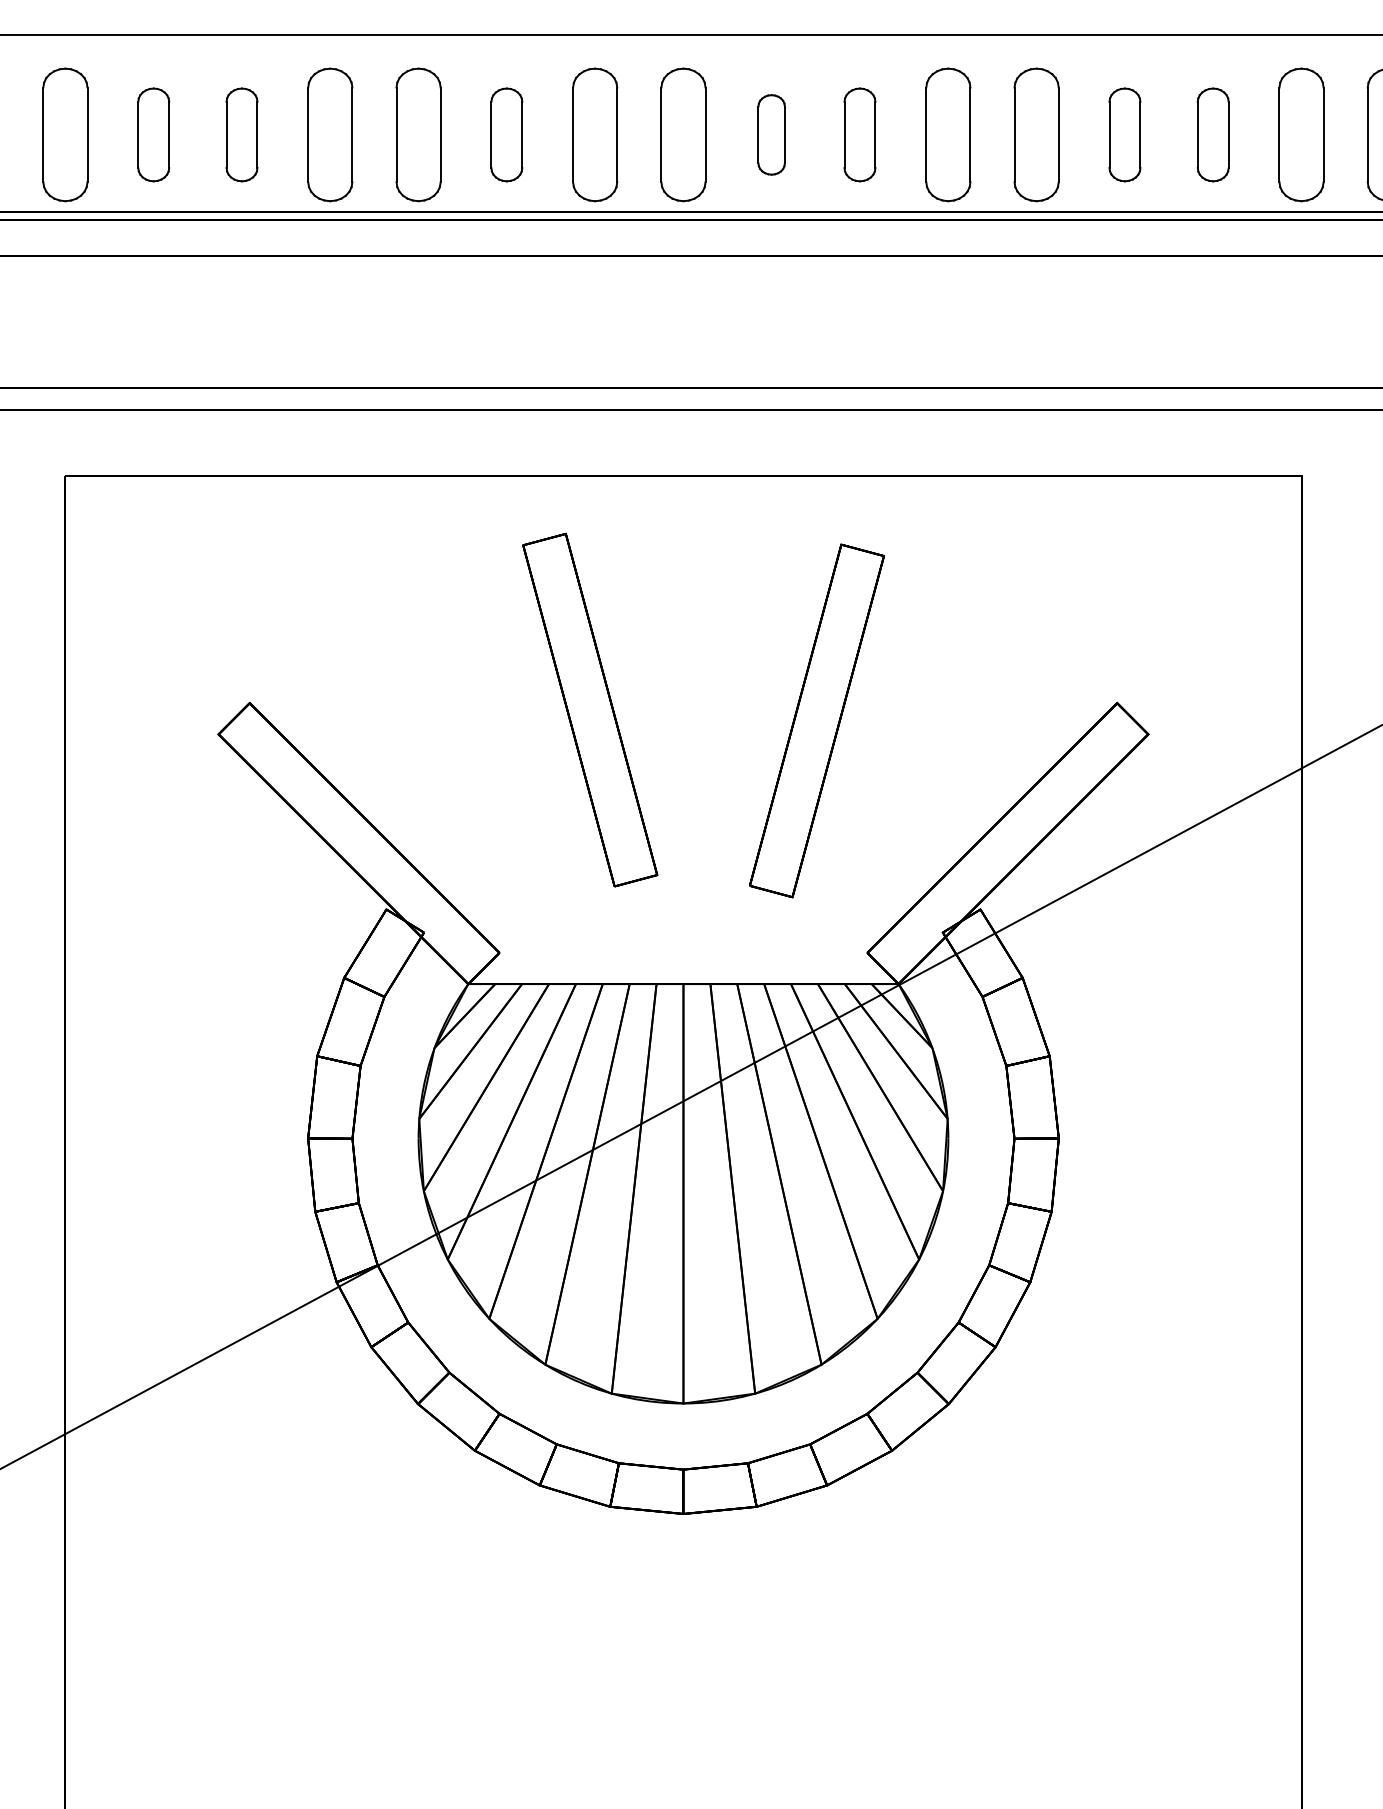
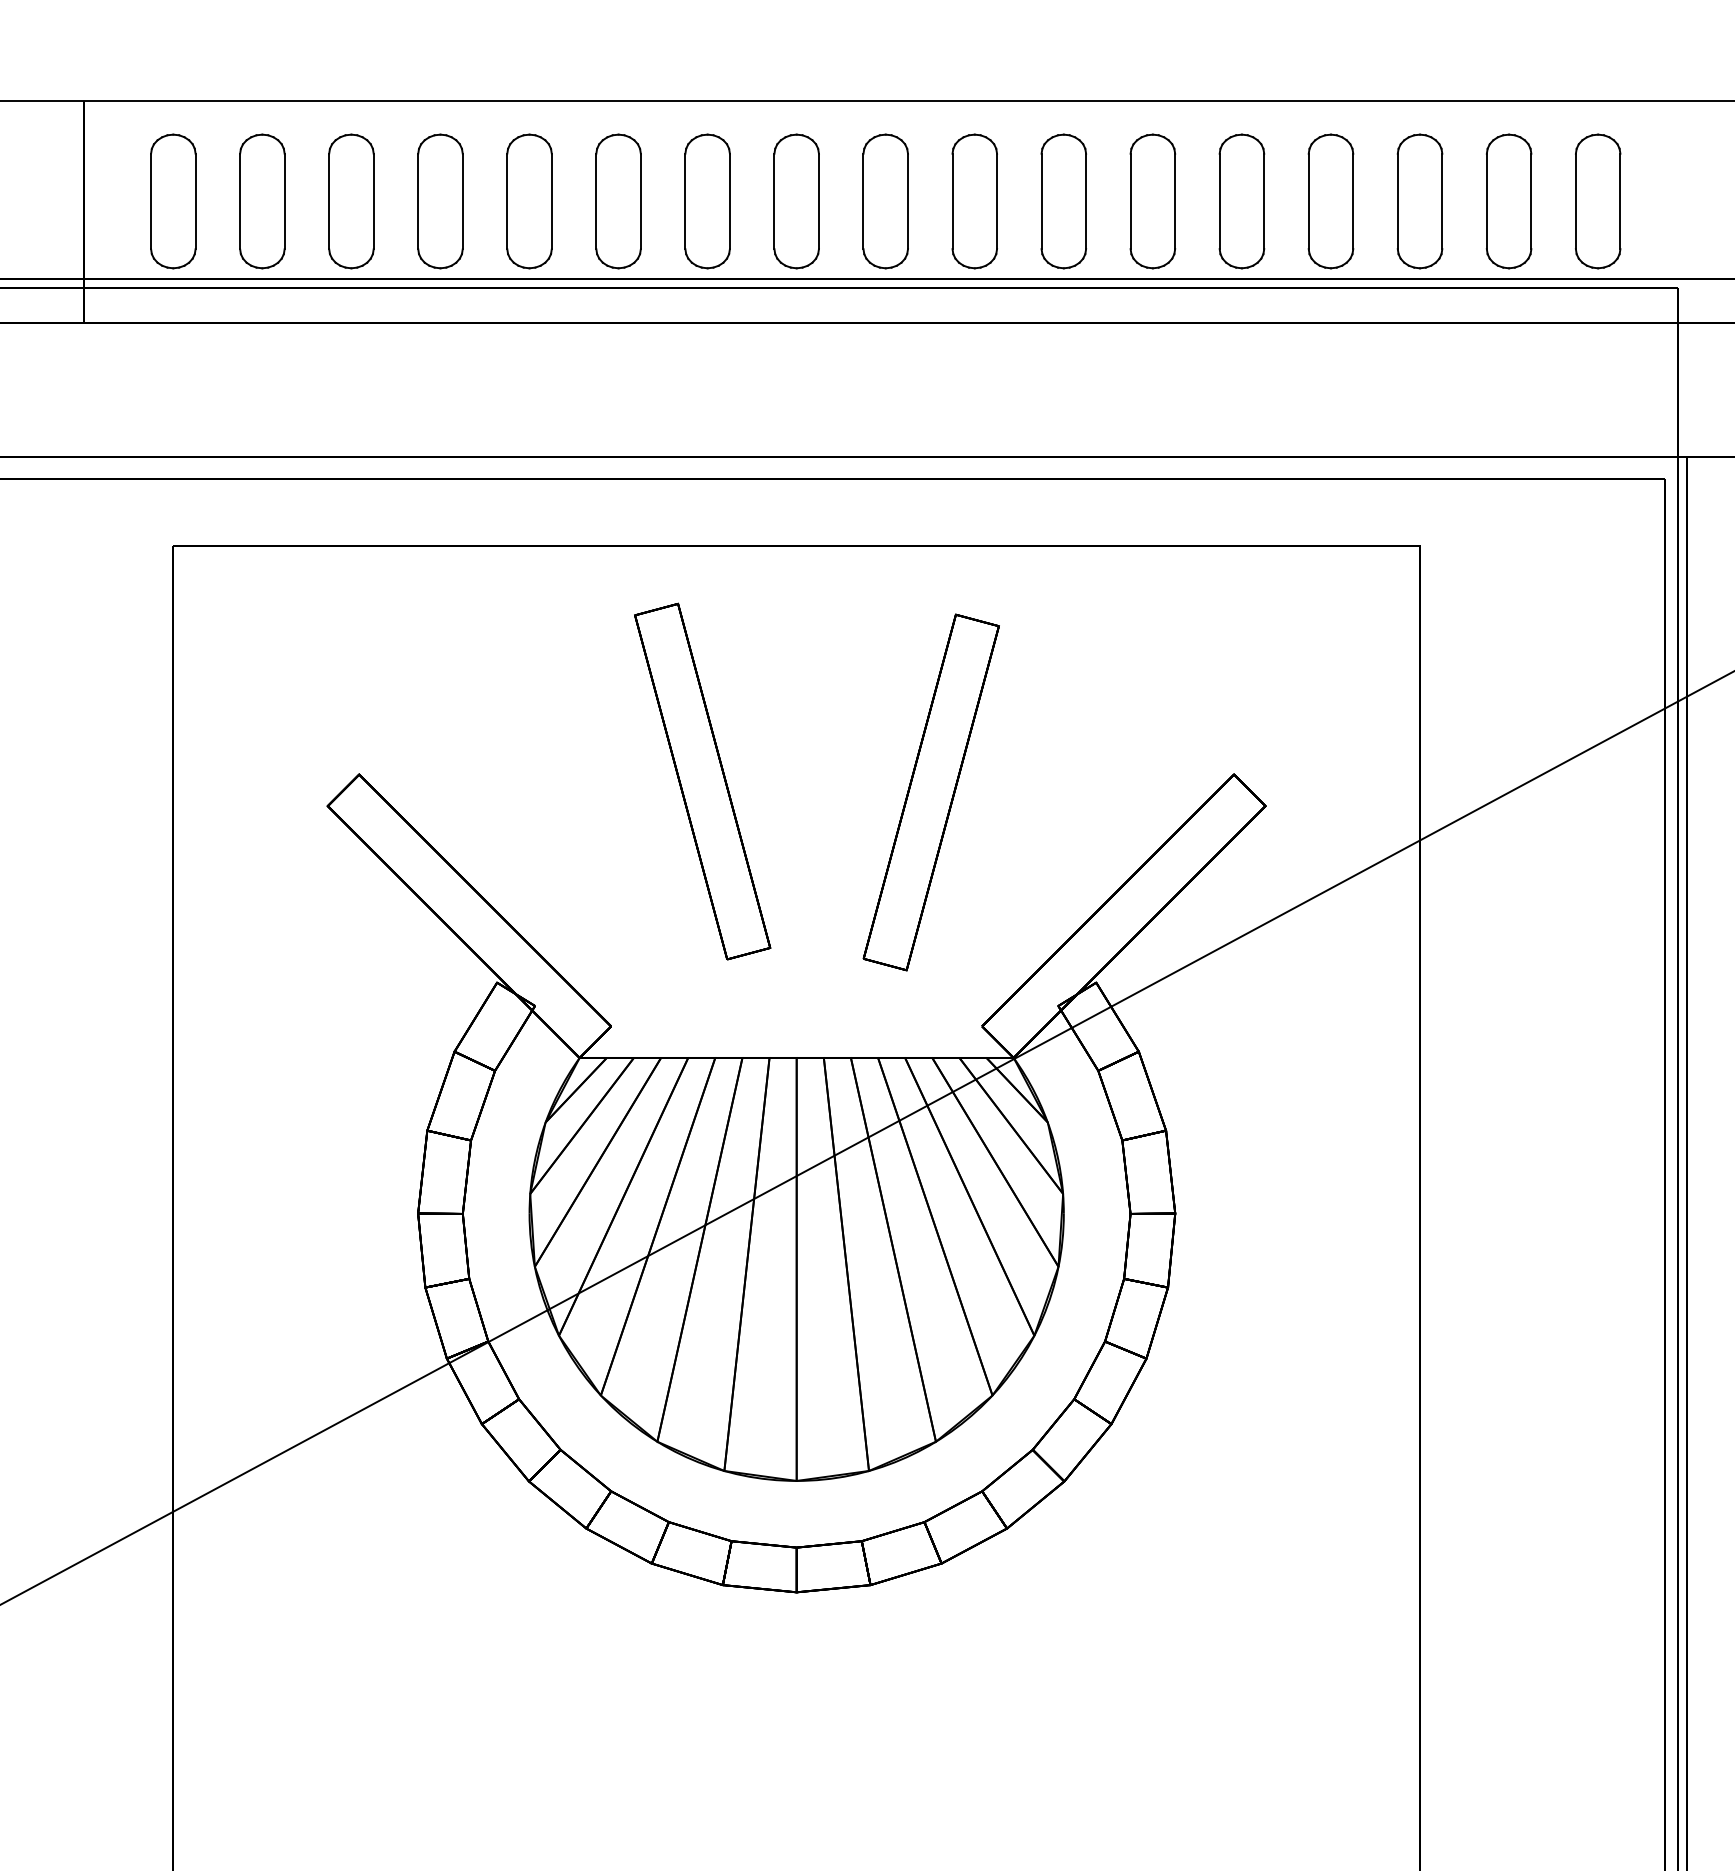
part: (153, 134) -> (262, 201), size x1.43
part: (242, 134) -> (351, 201), size x1.43
part: (506, 134) -> (618, 201), size x1.43
part: (771, 134) -> (885, 201), size x1.67
part: (859, 134) -> (974, 201), size x1.43
part: (1124, 134) -> (1241, 201), size x1.43
part: (1212, 134) -> (1330, 201), size x1.43

